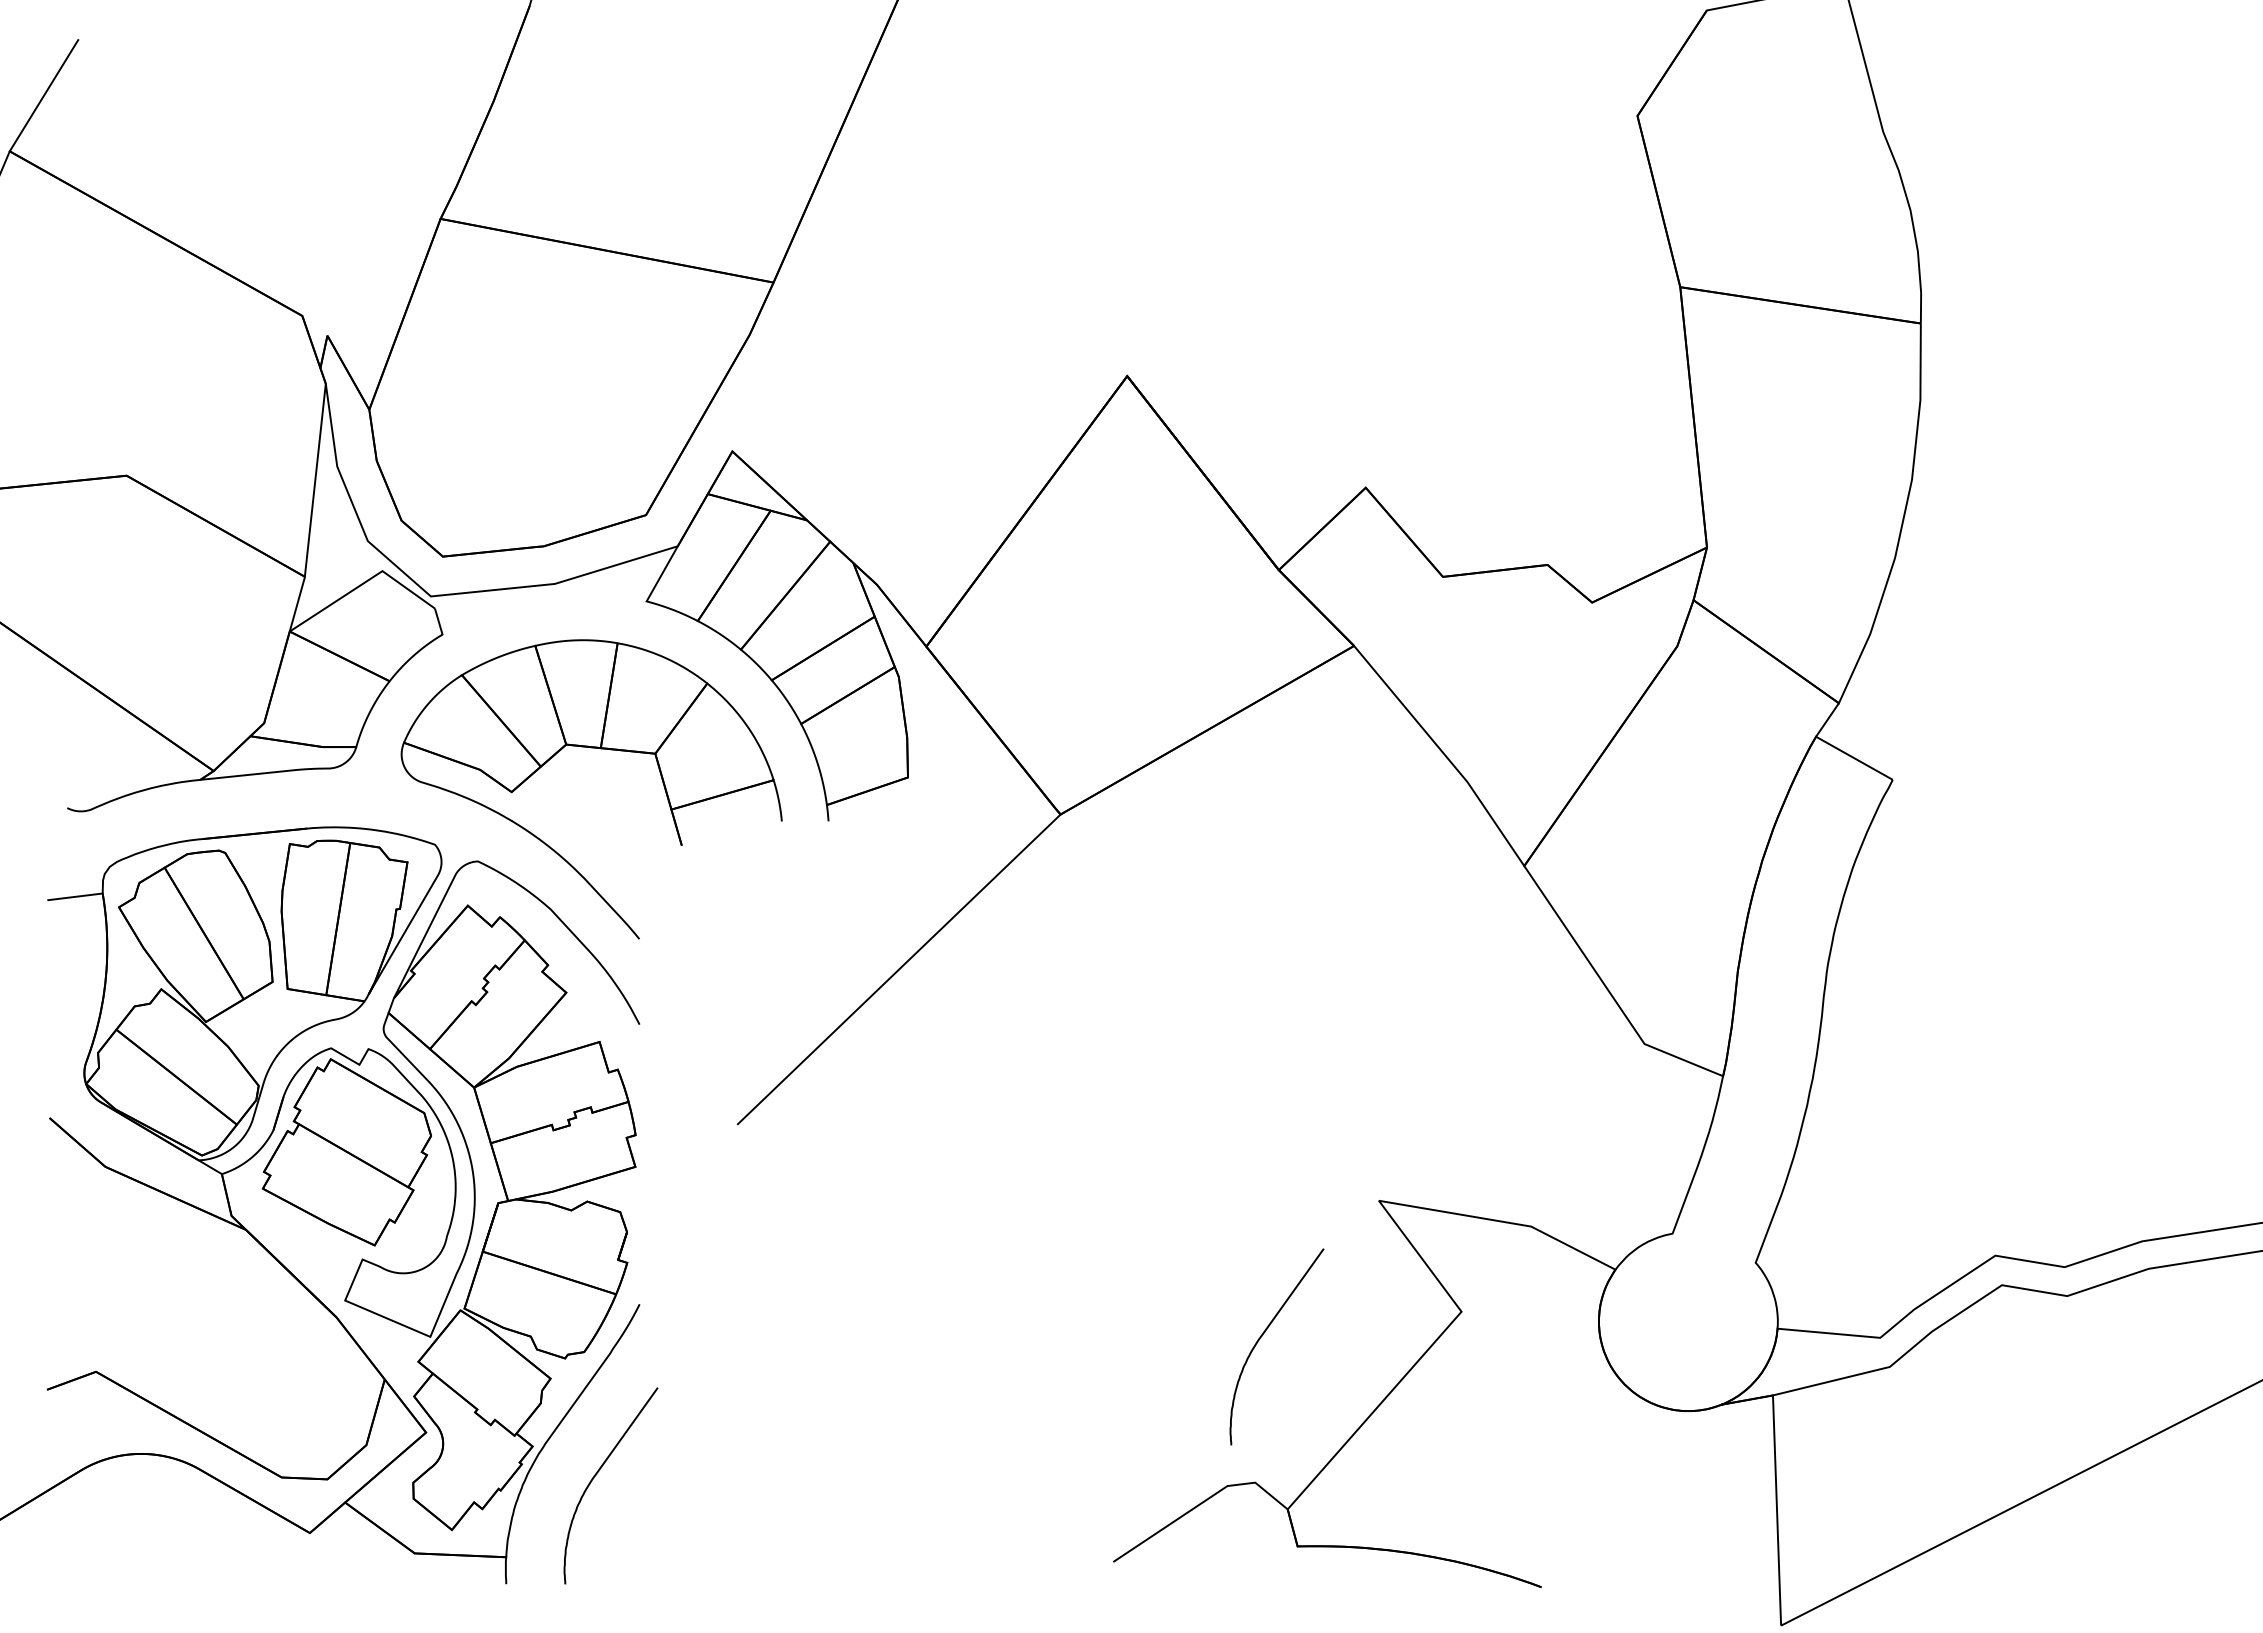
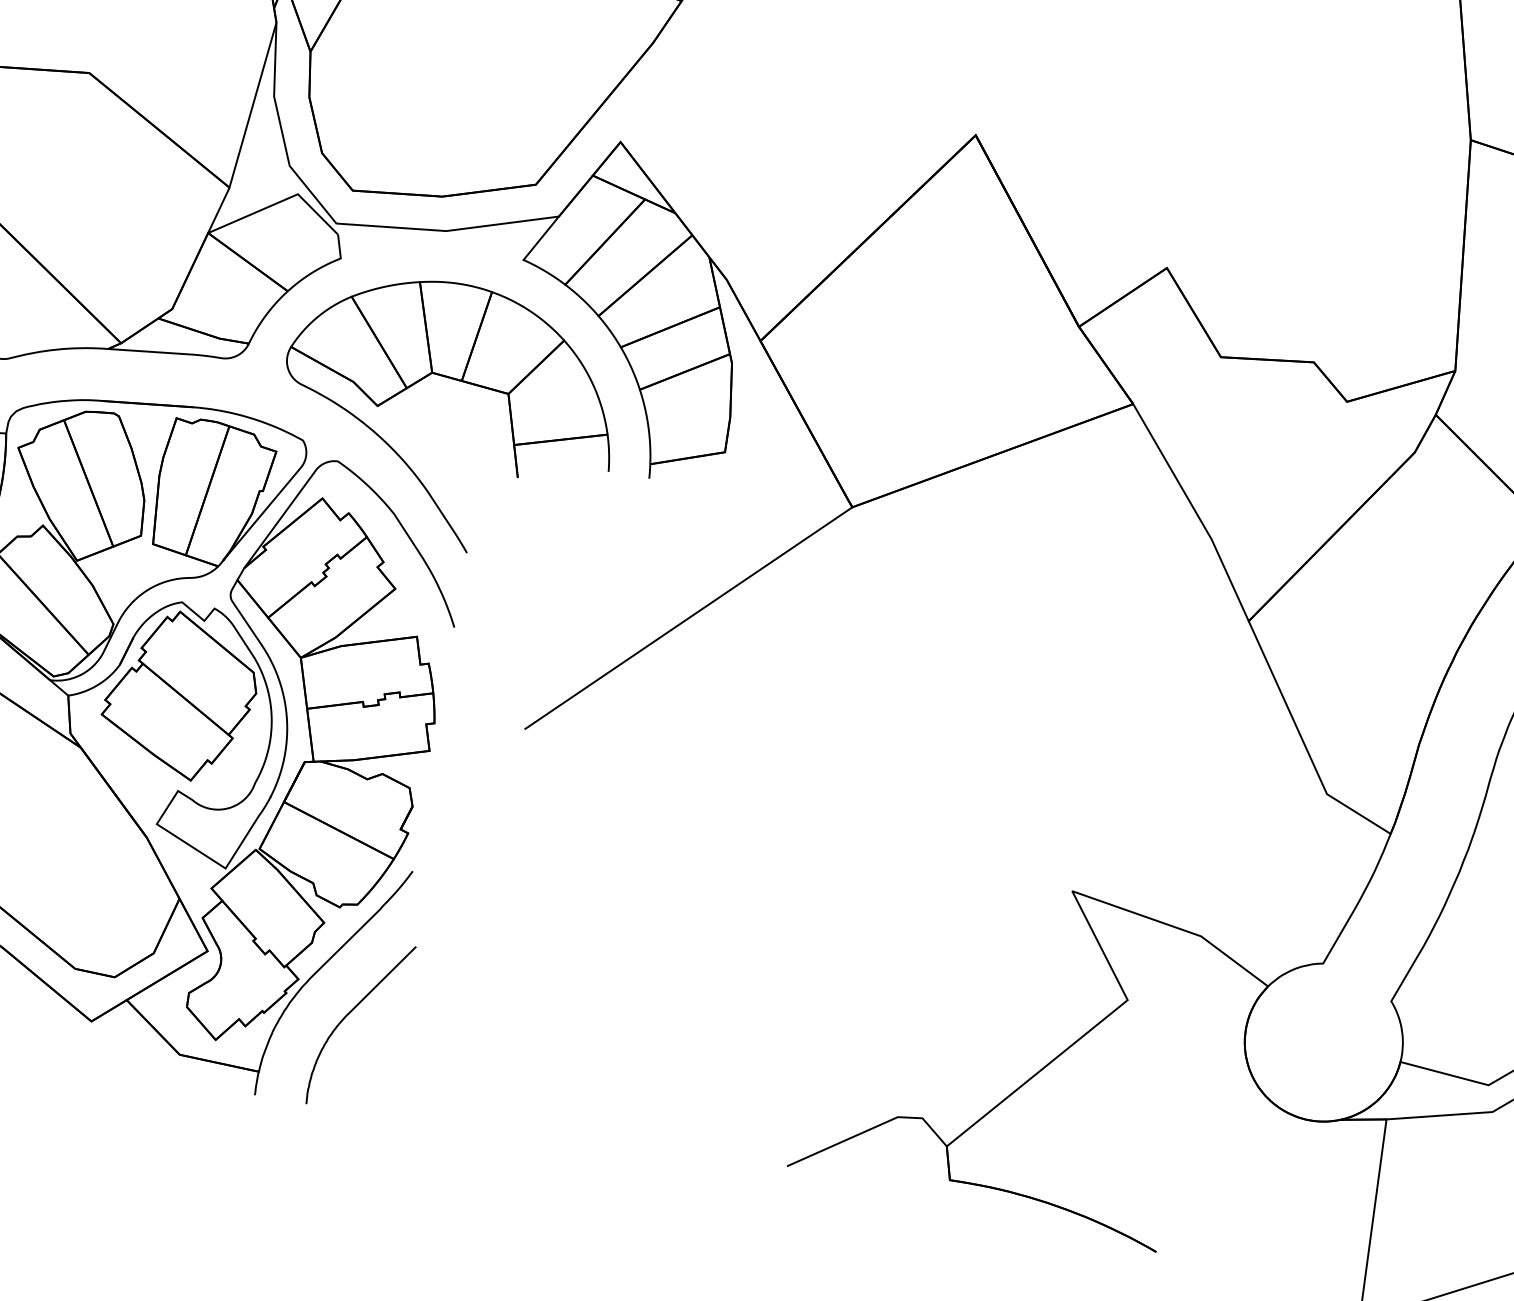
curve: (1263, 1335) -> (951, 991), removed

